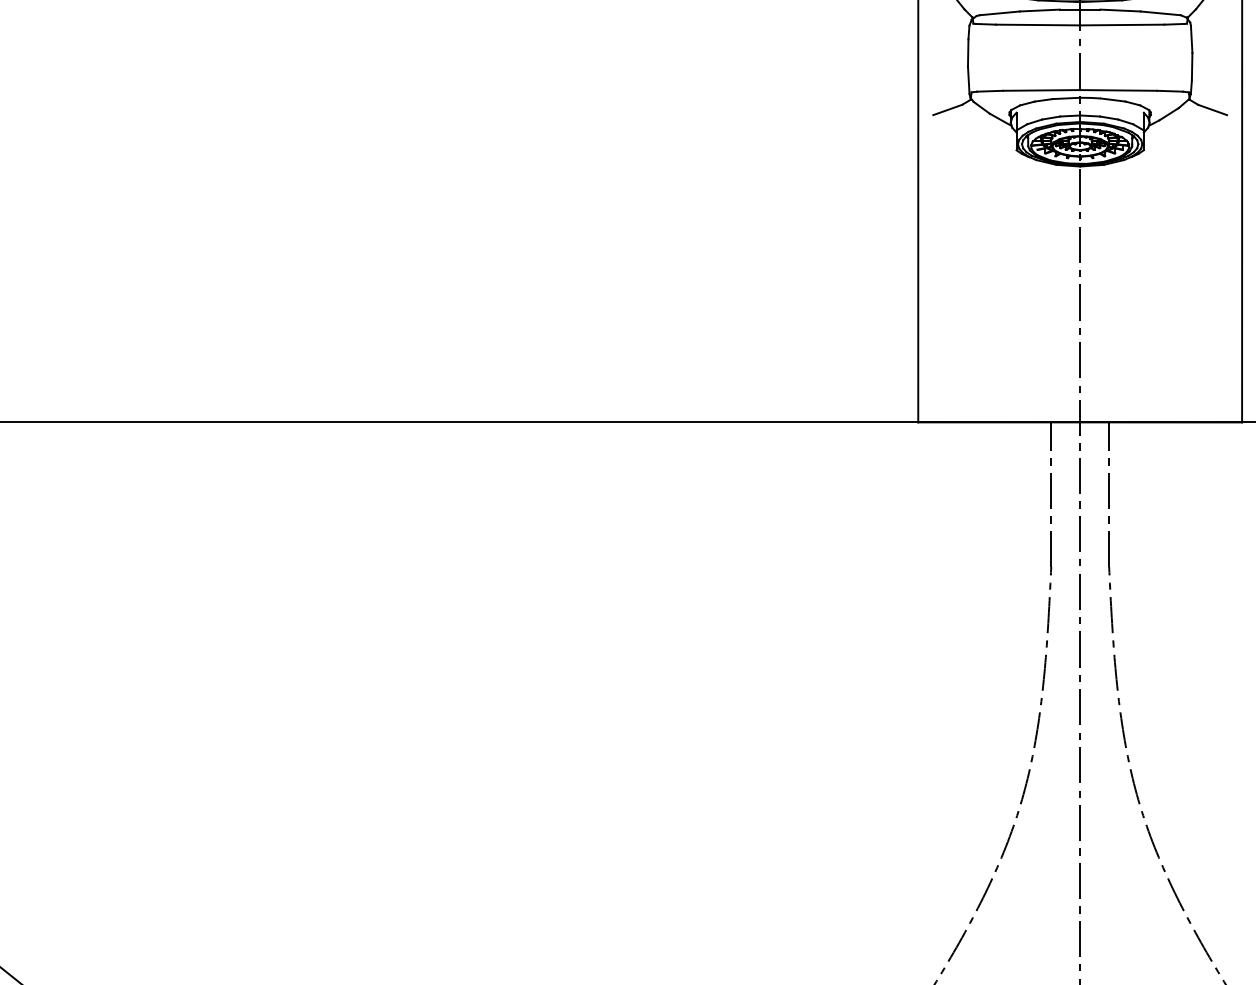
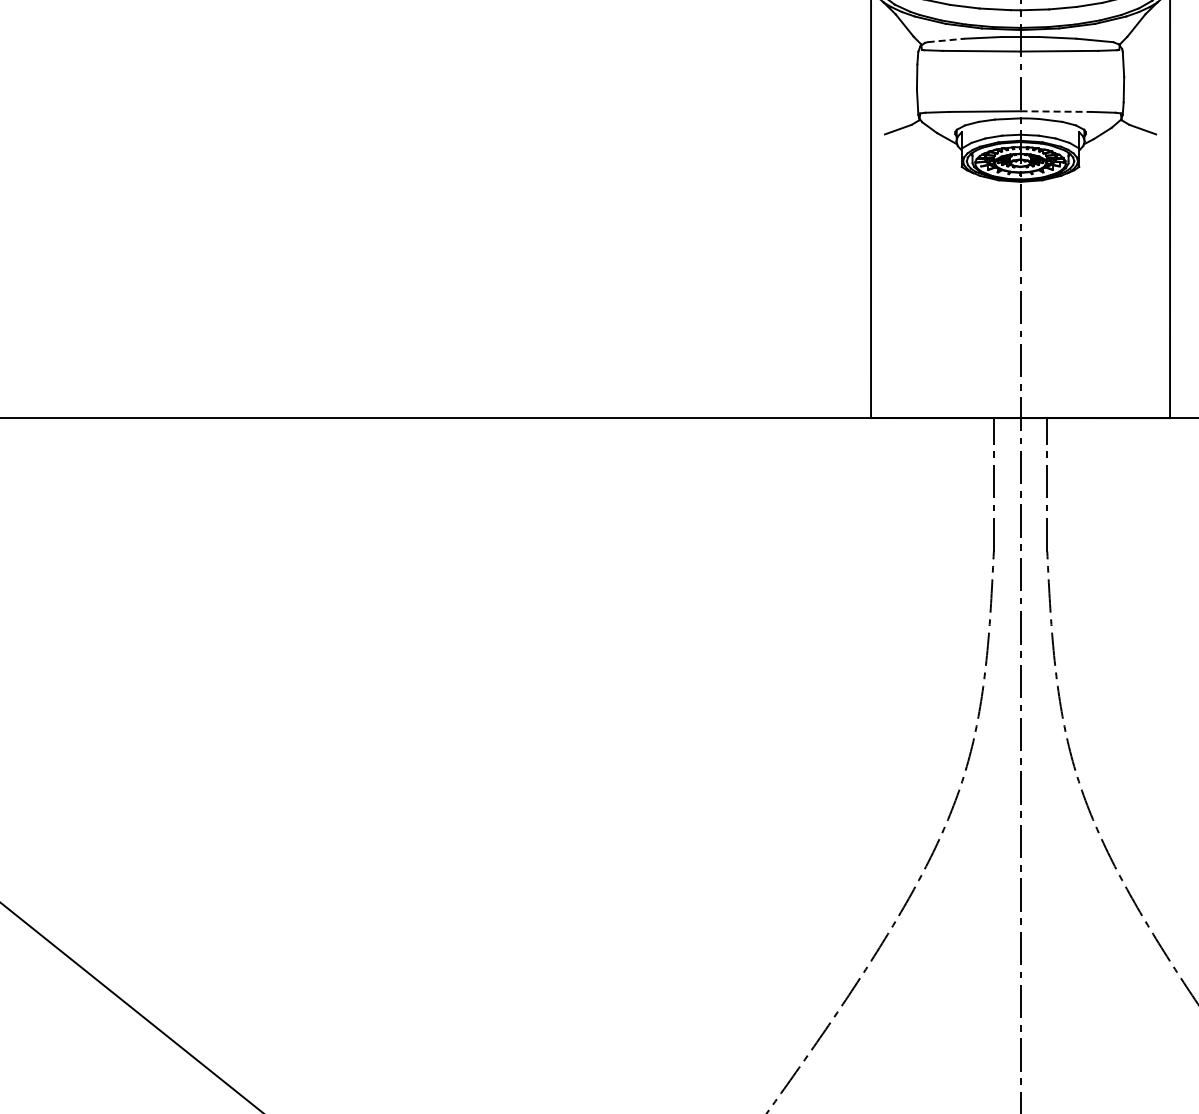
line: (999, 13) -> (946, 40), solid -> dashed
line: (1119, 90) -> (1056, 111), solid -> dashed

